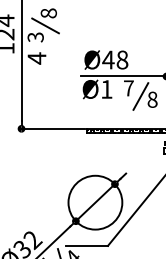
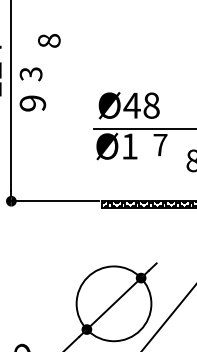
line: (45, 25) -> (44, 57), removed
text: (36, 58) -> (32, 103), 4 -> 9
line: (140, 96) -> (176, 156), removed

